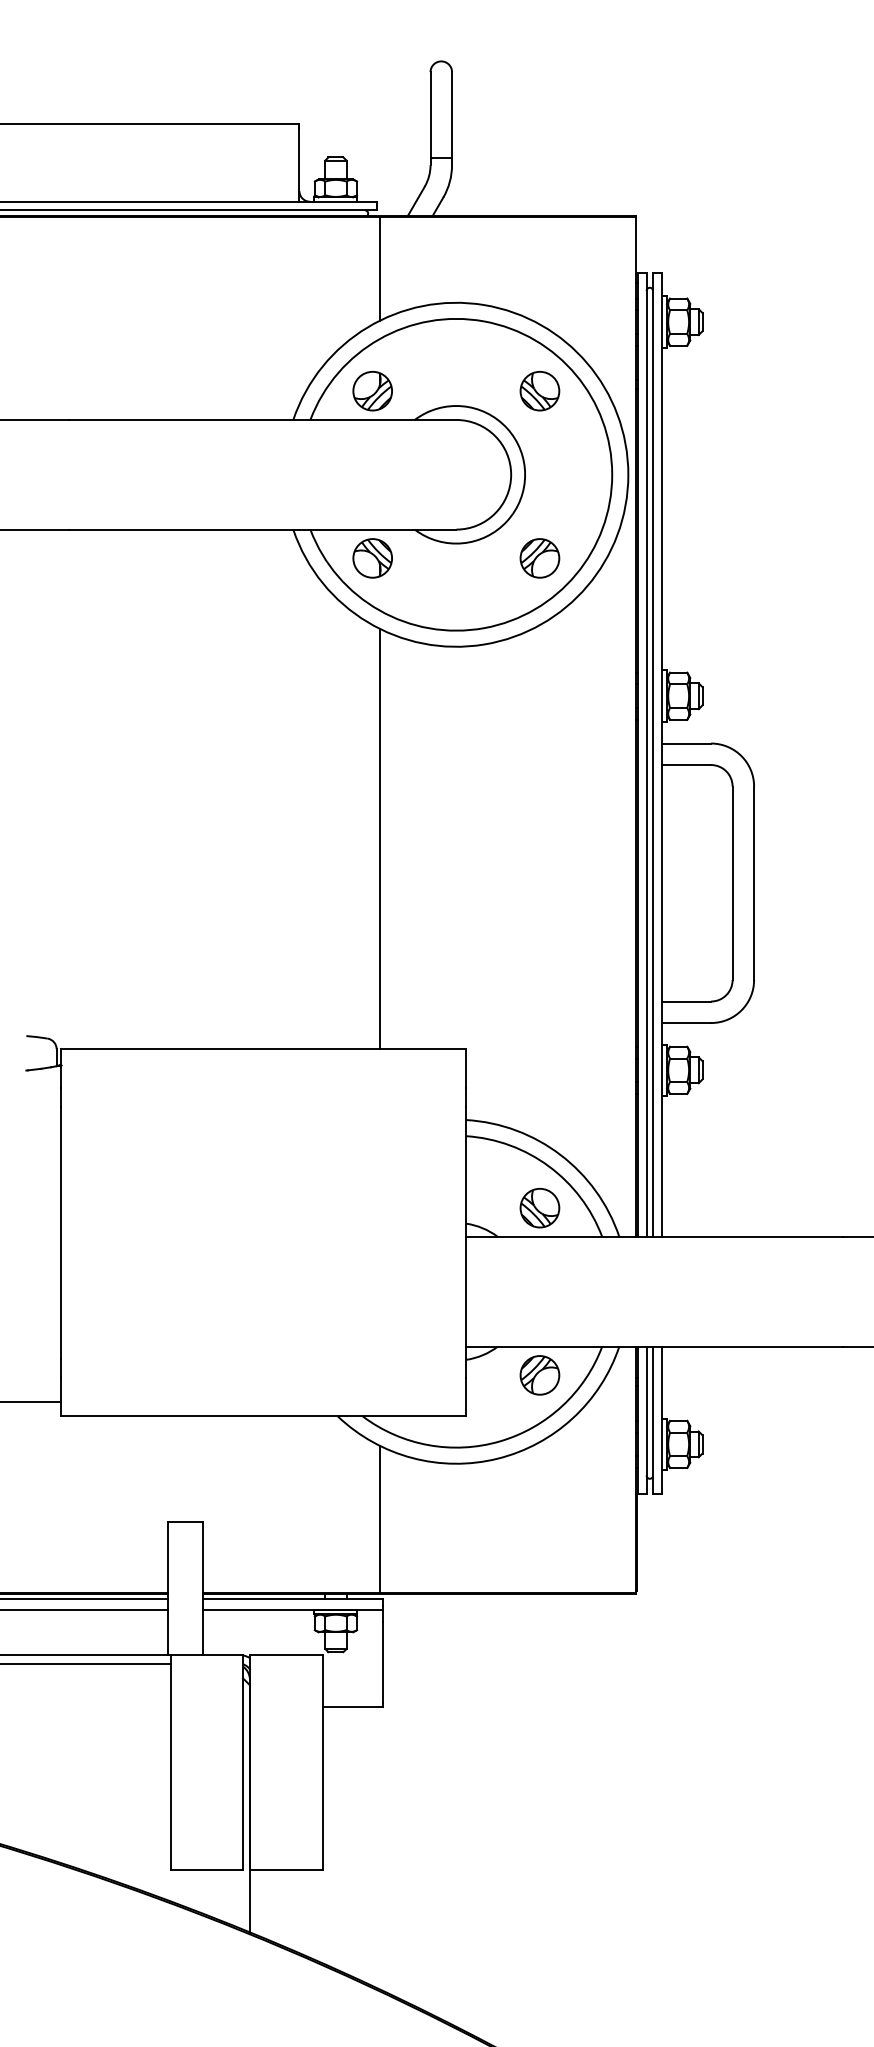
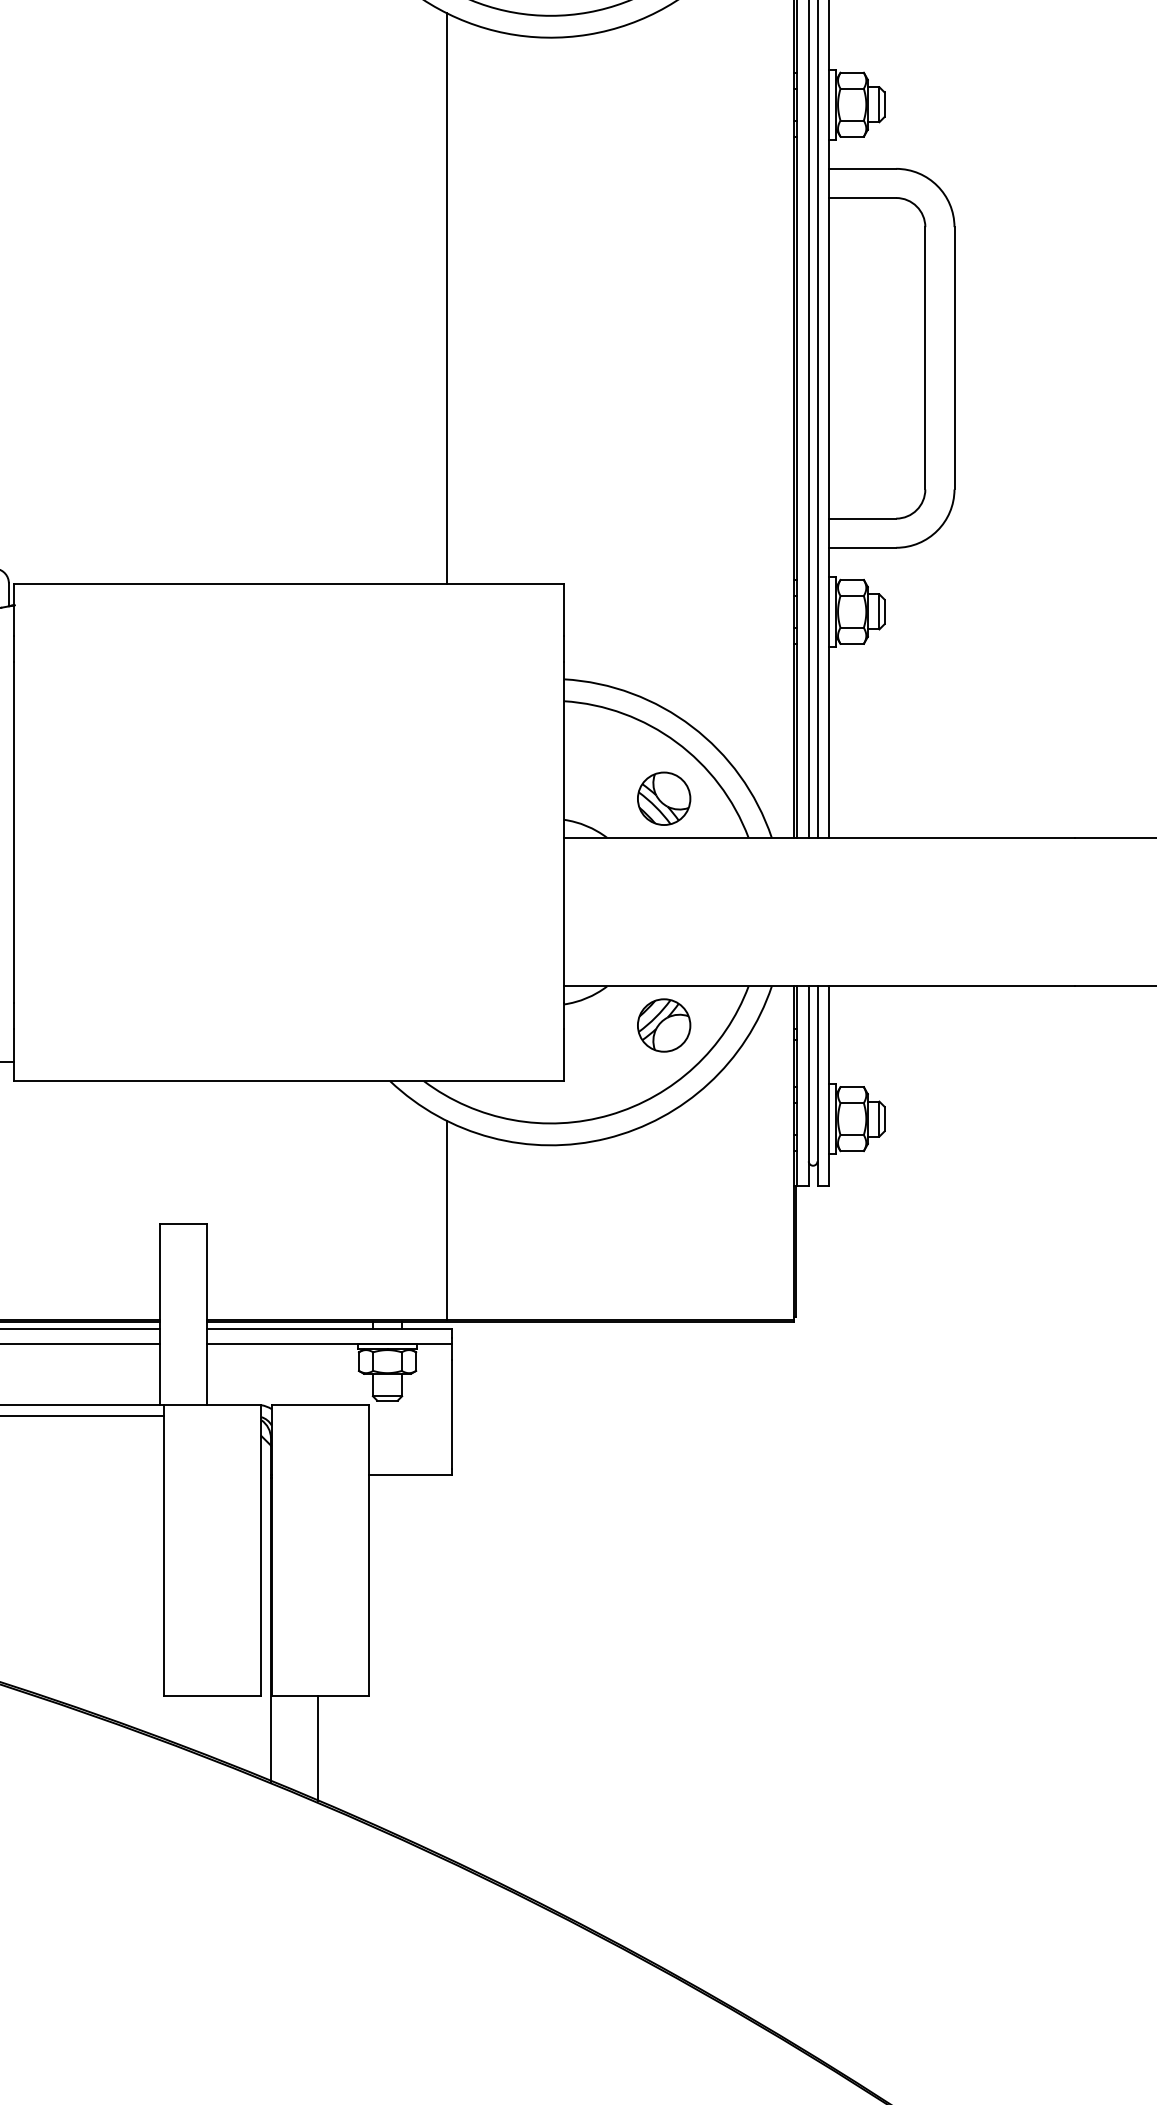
line: (284, 1908) -> (317, 1748), added

